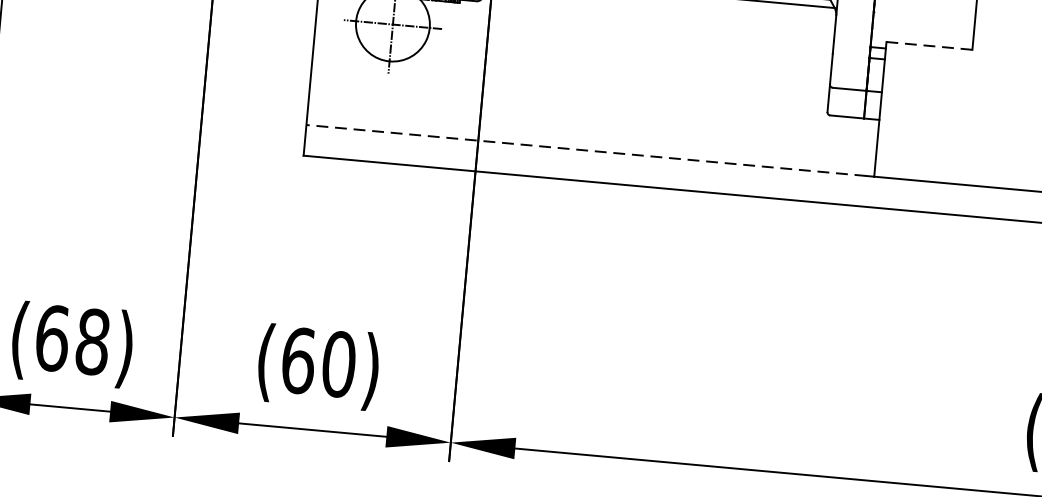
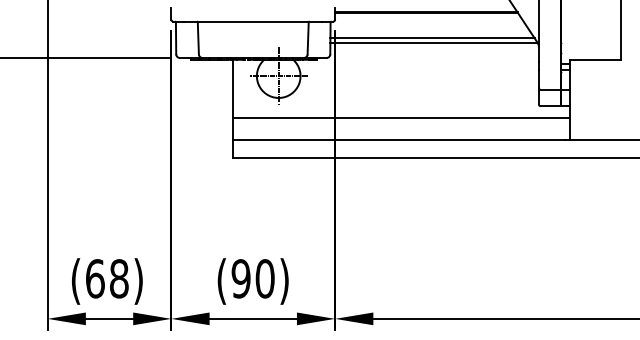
line: (928, 44) -> (594, 59), dashed -> solid
line: (593, 114) -> (401, 118), added
line: (586, 149) -> (399, 139), dashed -> solid
text: (297, 360) -> (240, 278), (60) -> (90)

